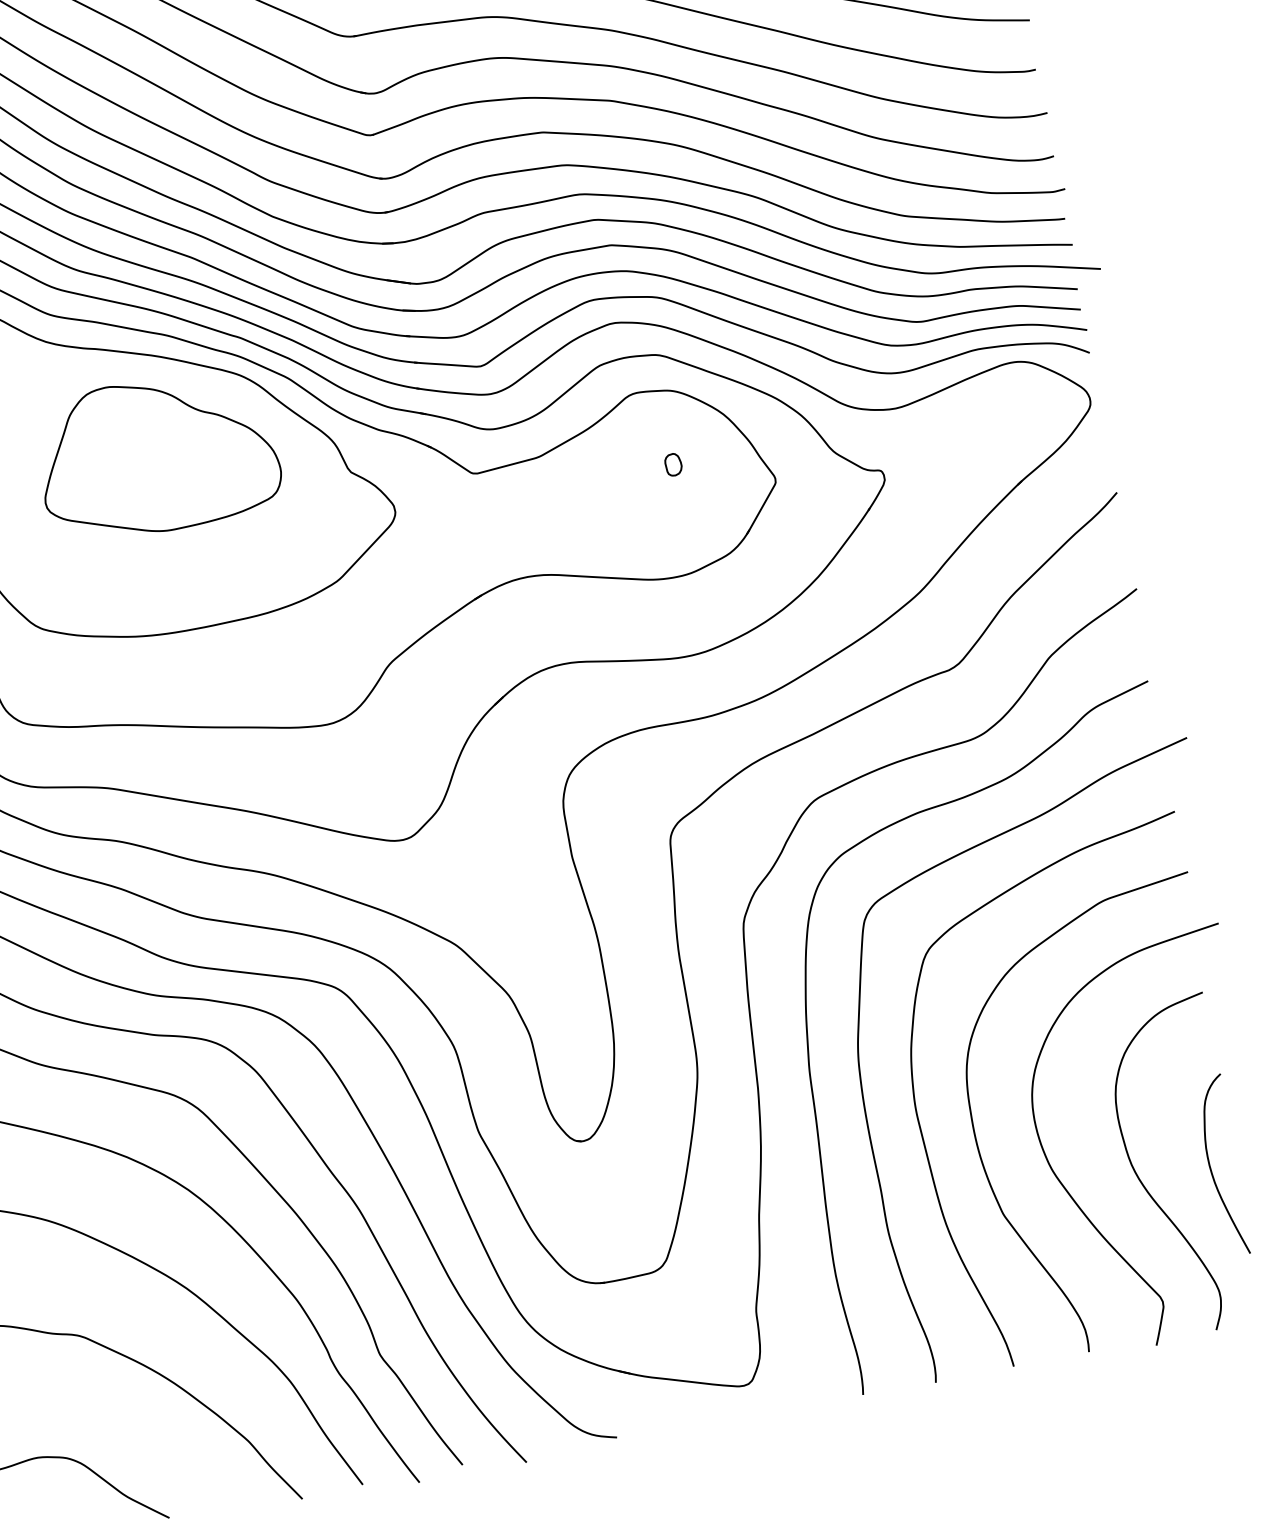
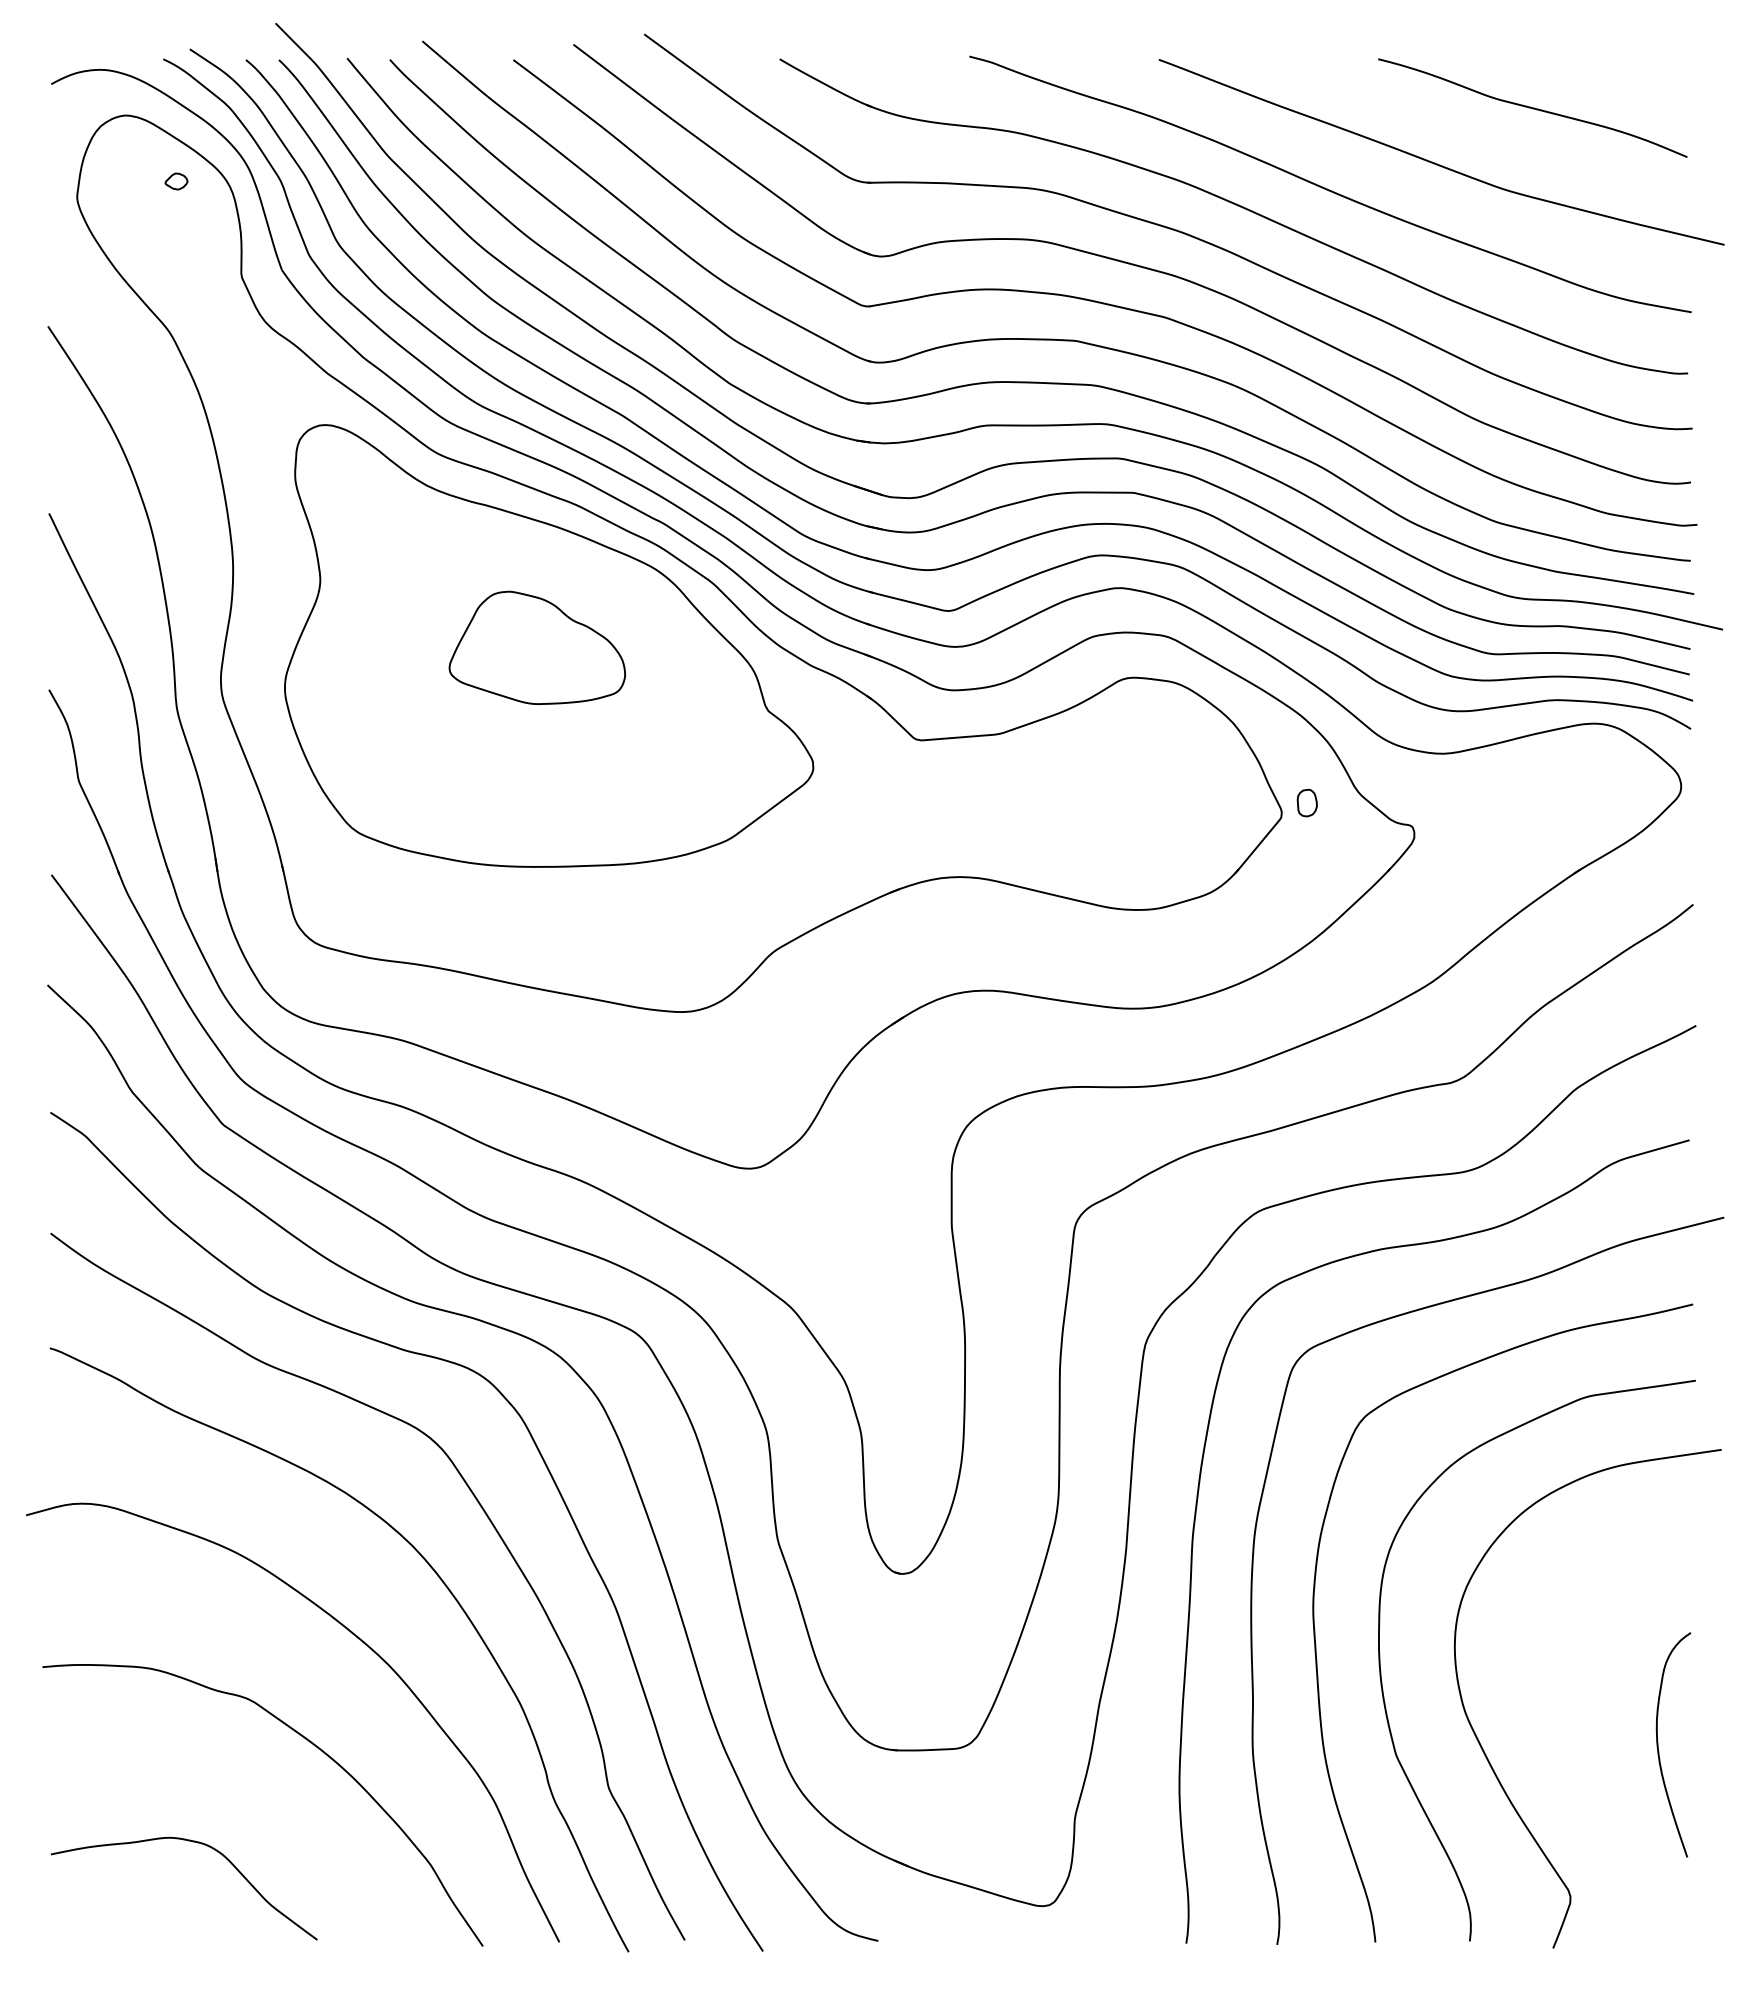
part: (157, 455) -> (537, 647), size x0.6
part: (672, 464) -> (1306, 802), moved
curve: (1147, 1189) -> (1576, 1757), removed

